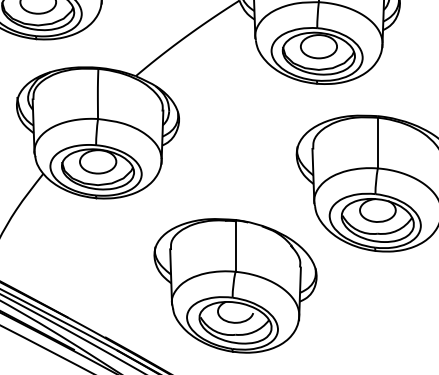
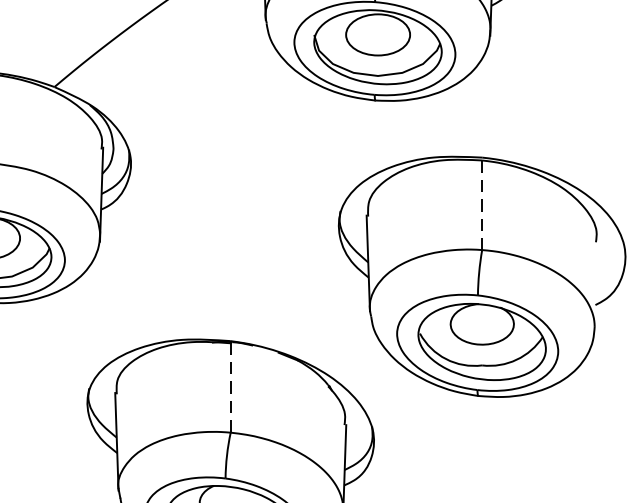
line: (377, 143) -> (481, 205), solid -> dashed
line: (235, 245) -> (230, 386), solid -> dashed

